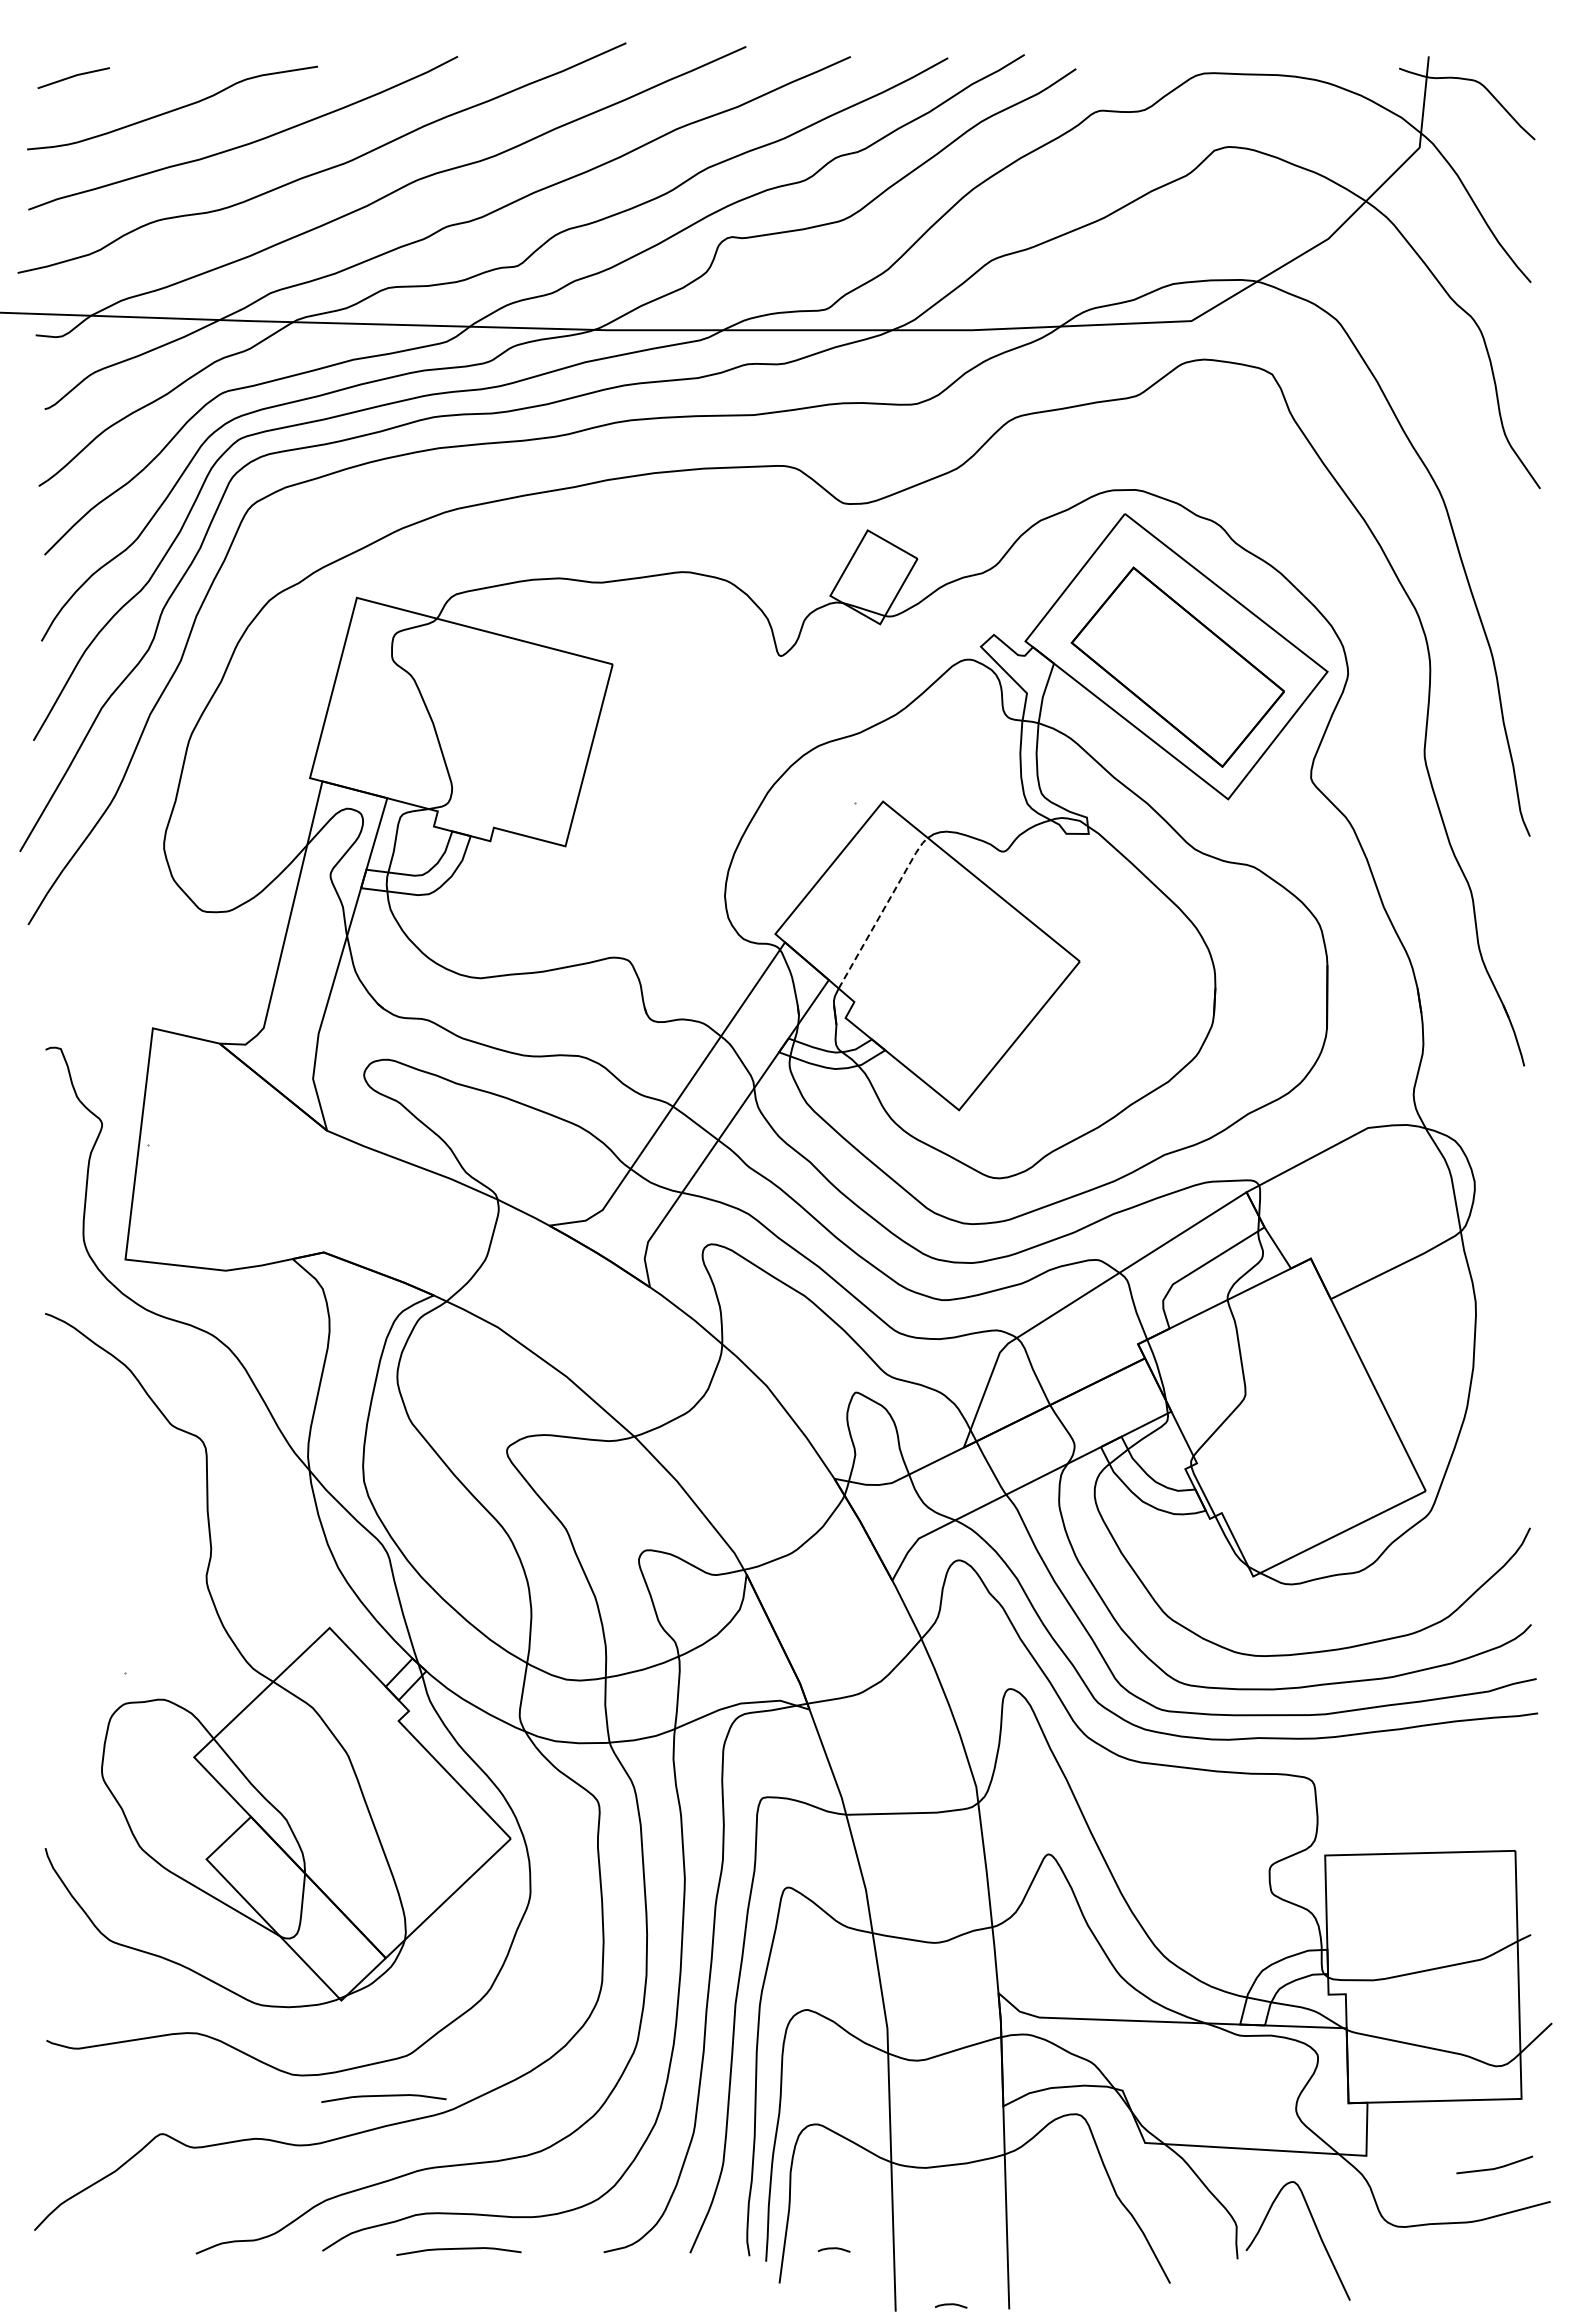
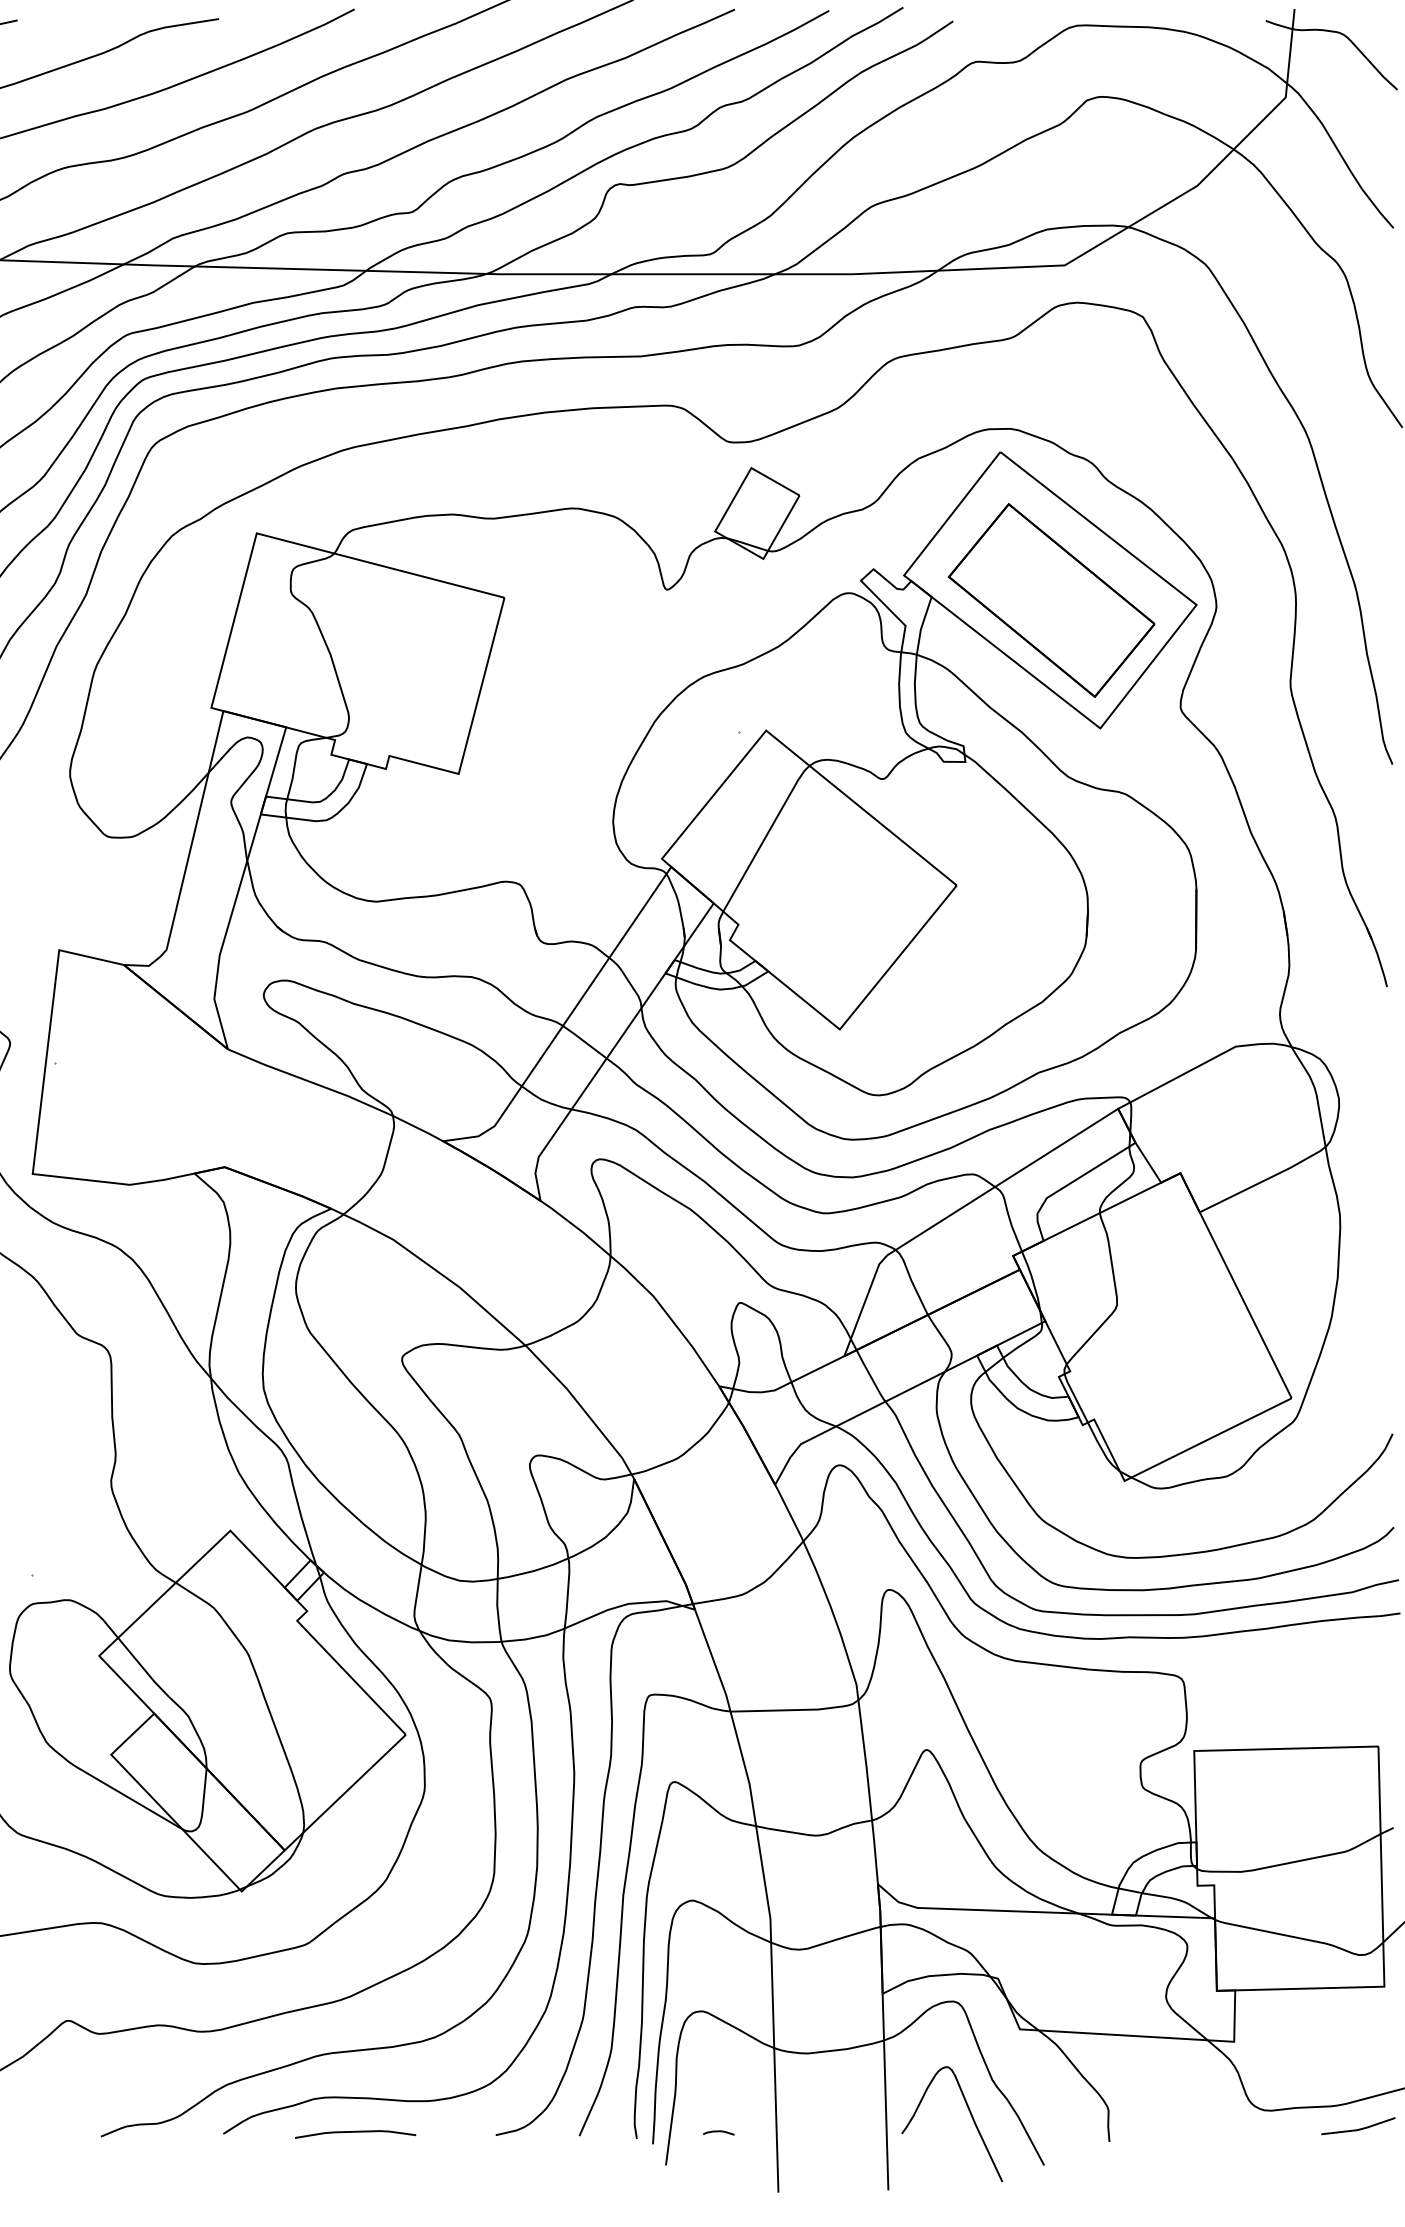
line: (883, 910) -> (766, 836), dashed -> solid
curve: (383, 2096) -> (282, 1984), removed
line: (1495, 2167) -> (1359, 2128), moved
curve: (1316, 2230) -> (969, 2114), moved
curve: (950, 2305) -> (831, 2186), removed

